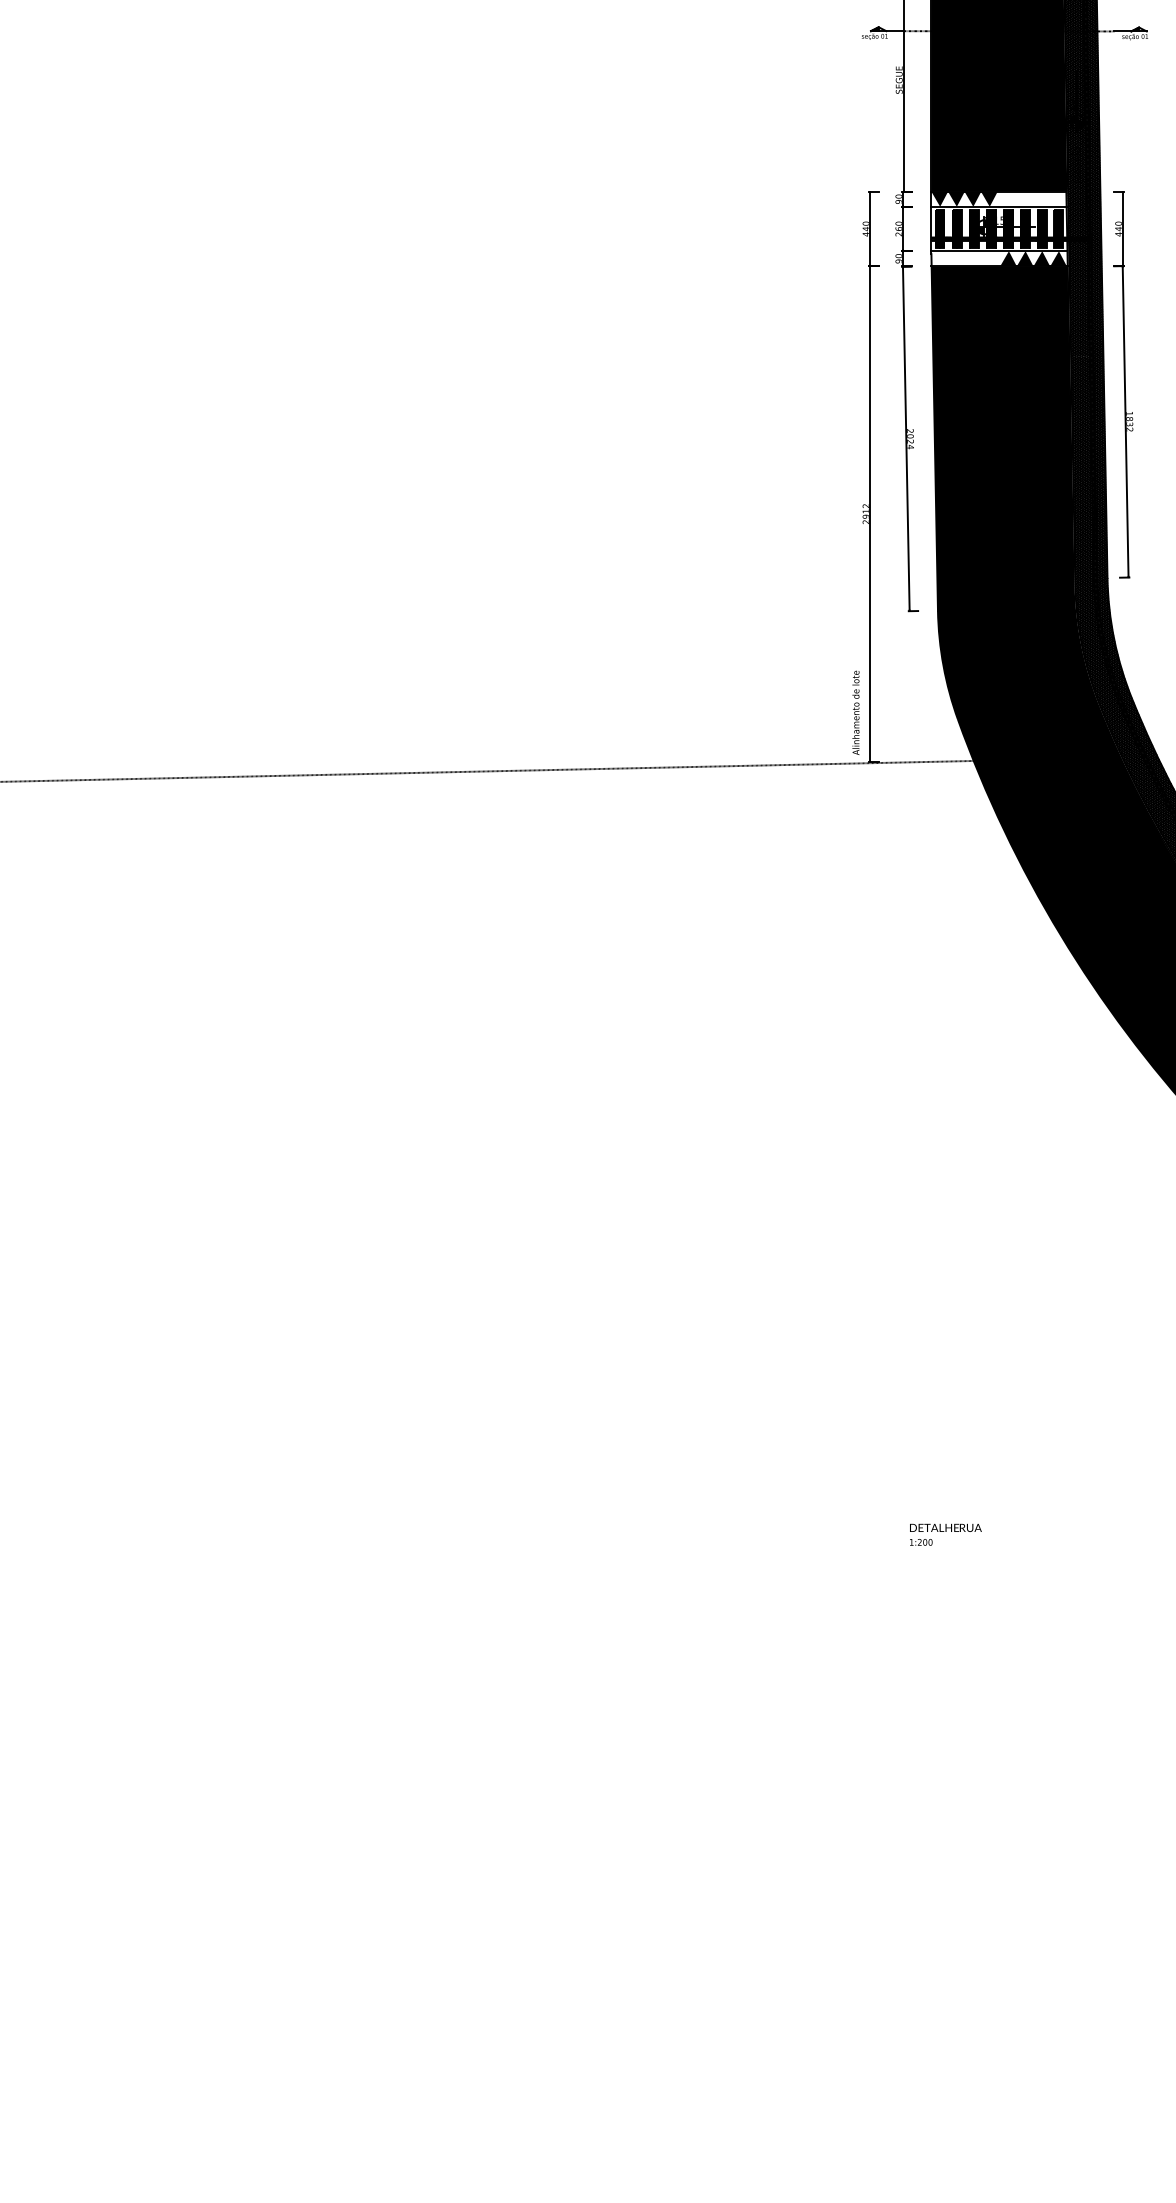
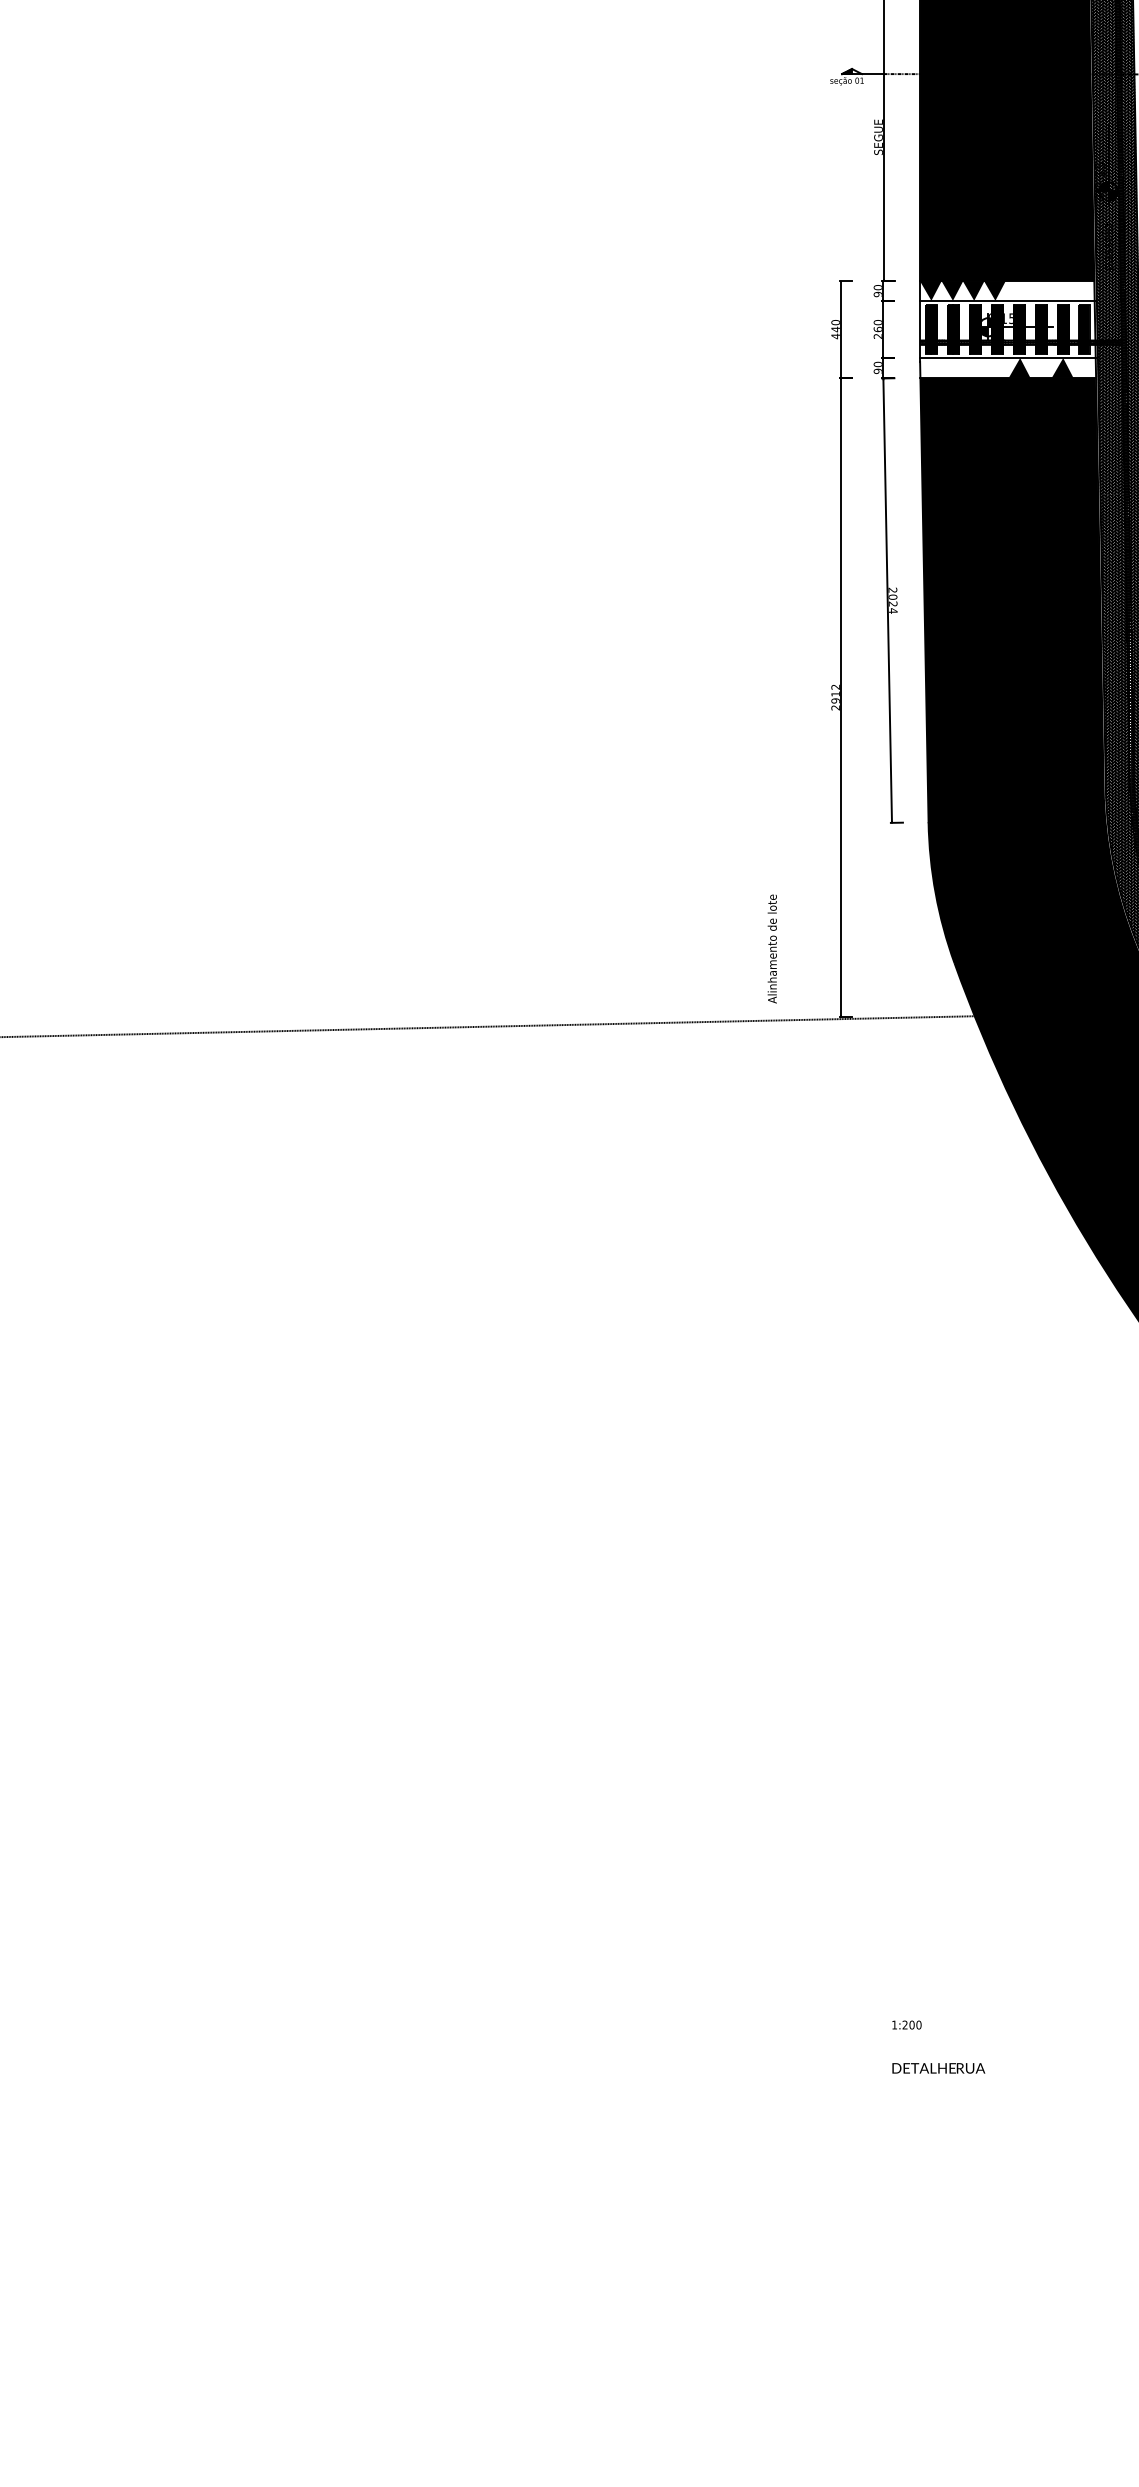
fill: (1024, 258) -> (1040, 367), removed
fill: (1058, 258) -> (1084, 367), removed
text: (855, 712) -> (771, 948), moved
text: (945, 1527) -> (938, 2067), moved

